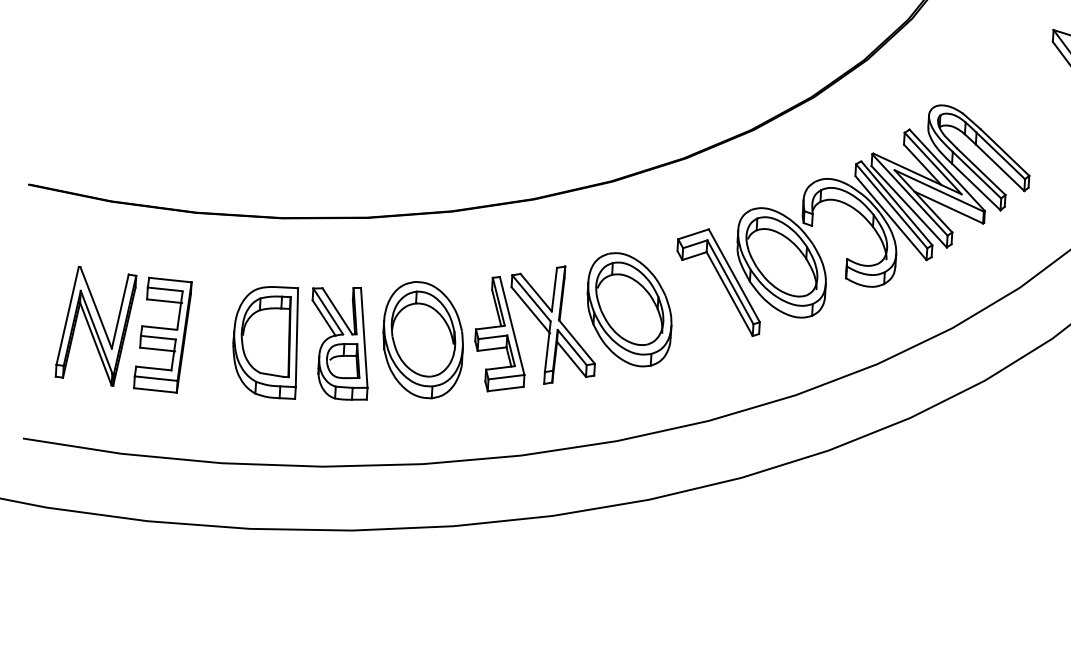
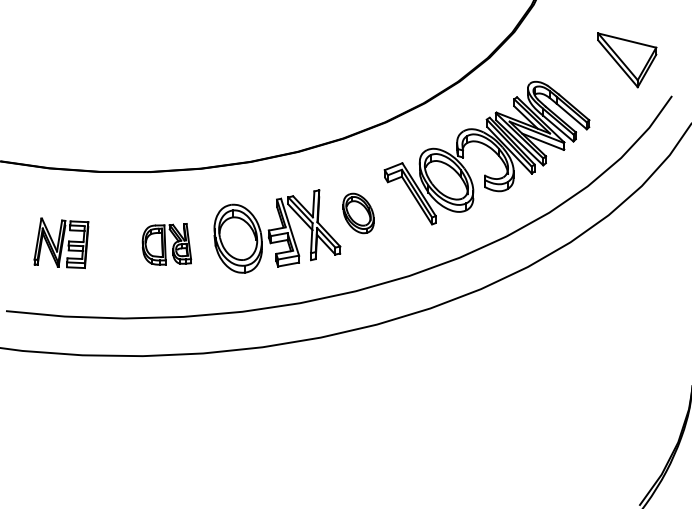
part: (629, 309) -> (358, 213), size x0.6
part: (123, 329) -> (61, 243), size x0.7
part: (301, 342) -> (166, 244), size x0.6

